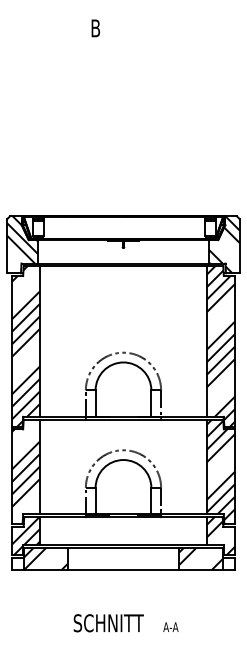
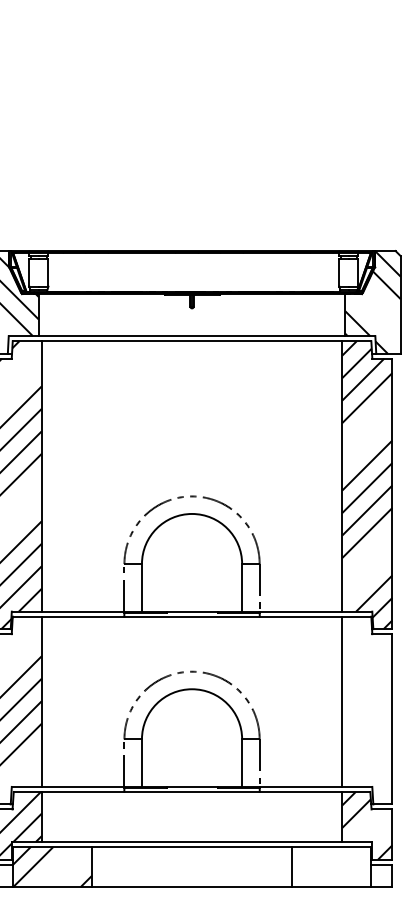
hatch: (220, 469) -> (366, 706), removed
hatch: (201, 558) -> (332, 866), removed

